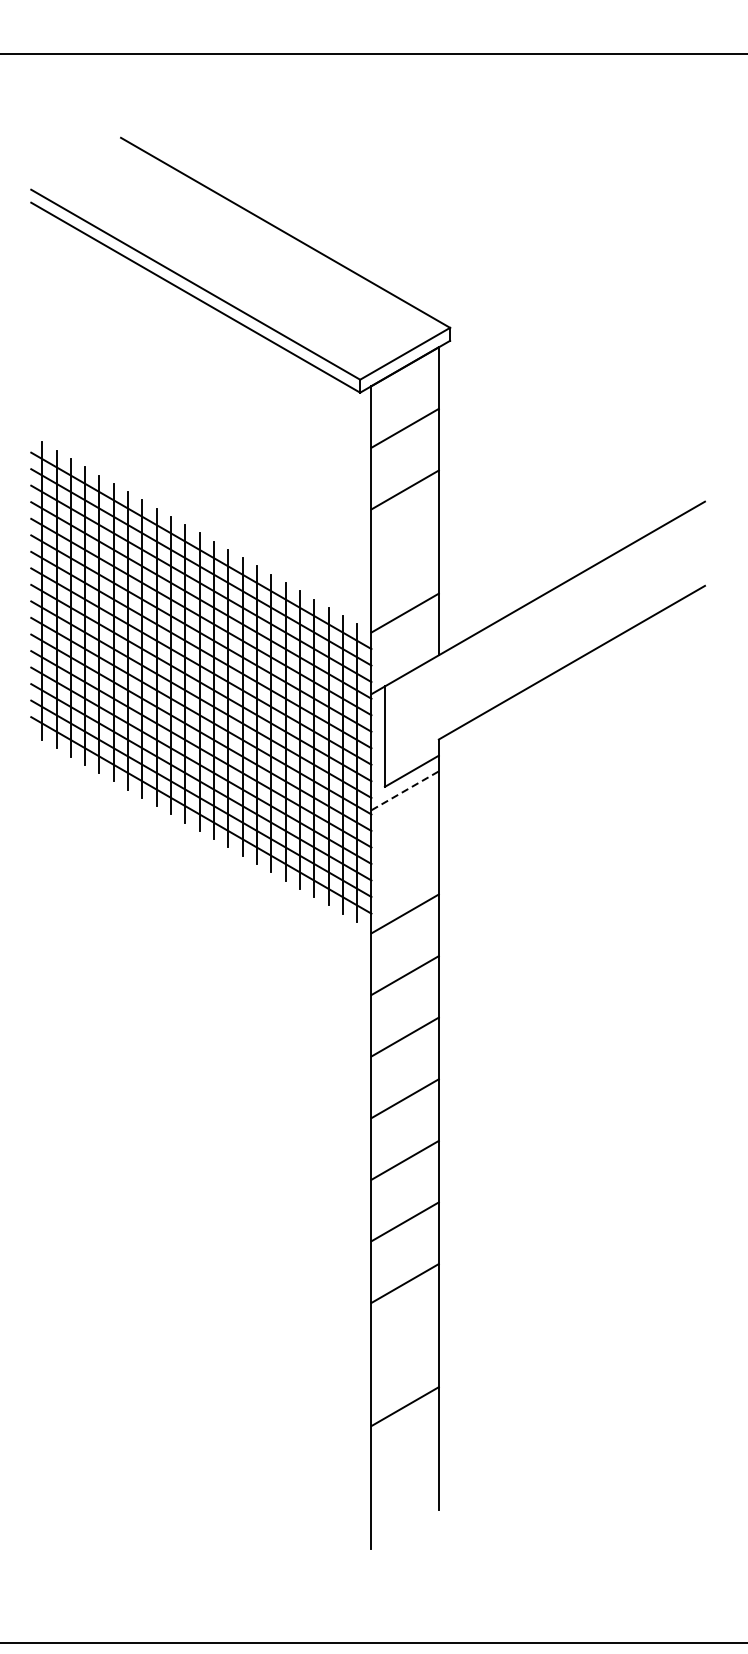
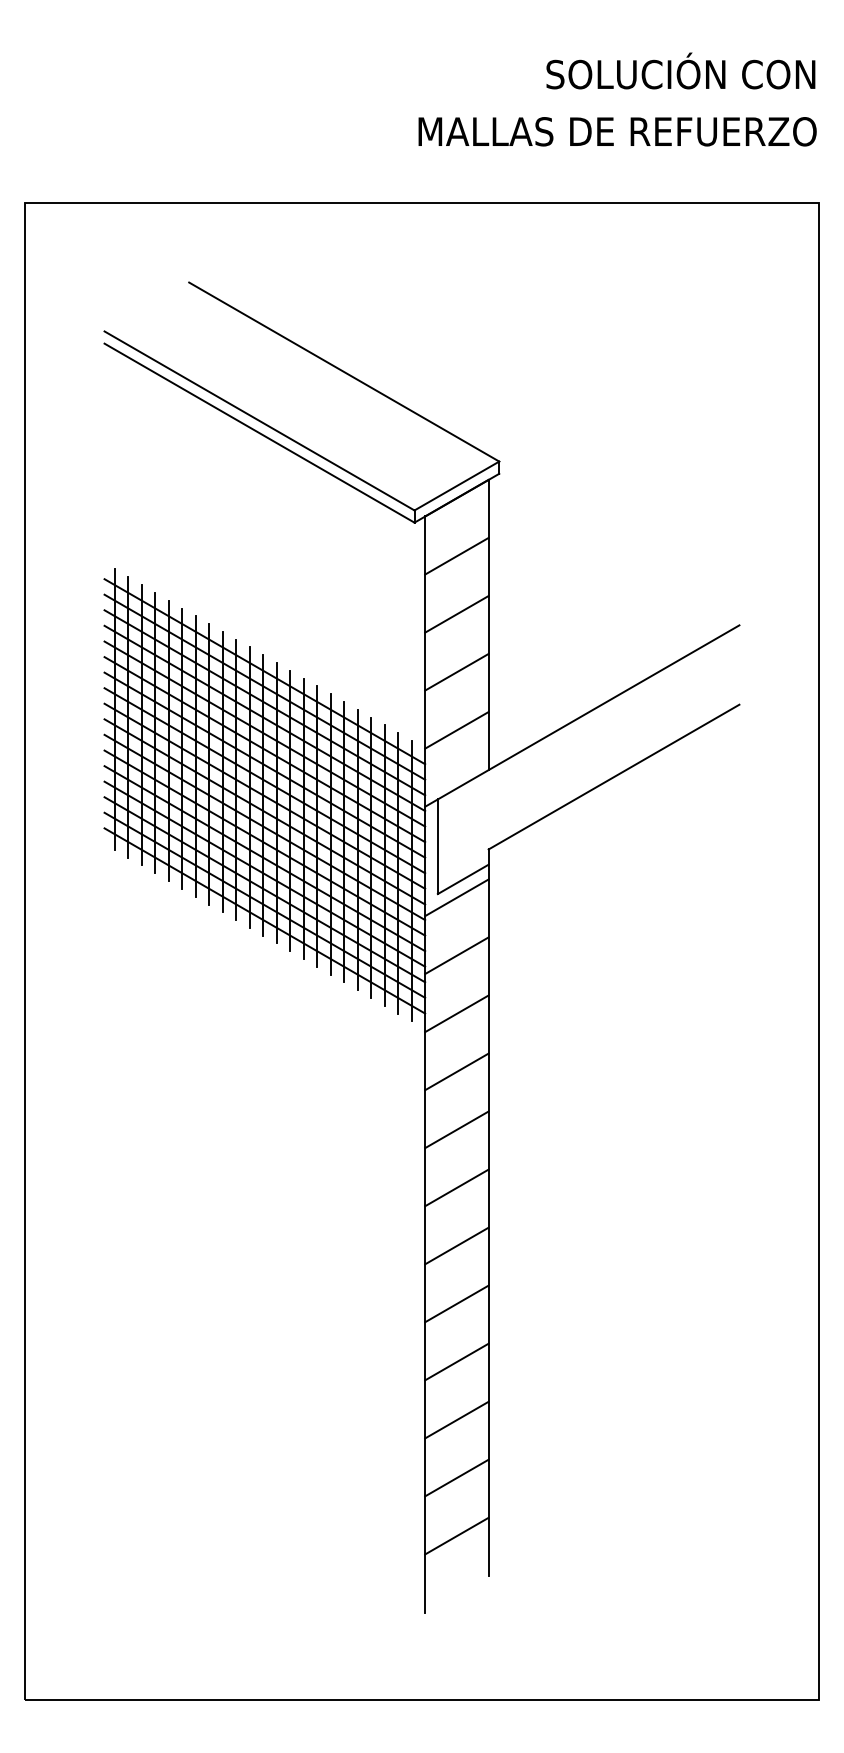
line: (404, 550) -> (456, 671), added
line: (404, 790) -> (456, 897), dashed -> solid
line: (404, 852) -> (456, 955), added
line: (404, 1344) -> (456, 1419), added
line: (404, 1467) -> (456, 1535), added

